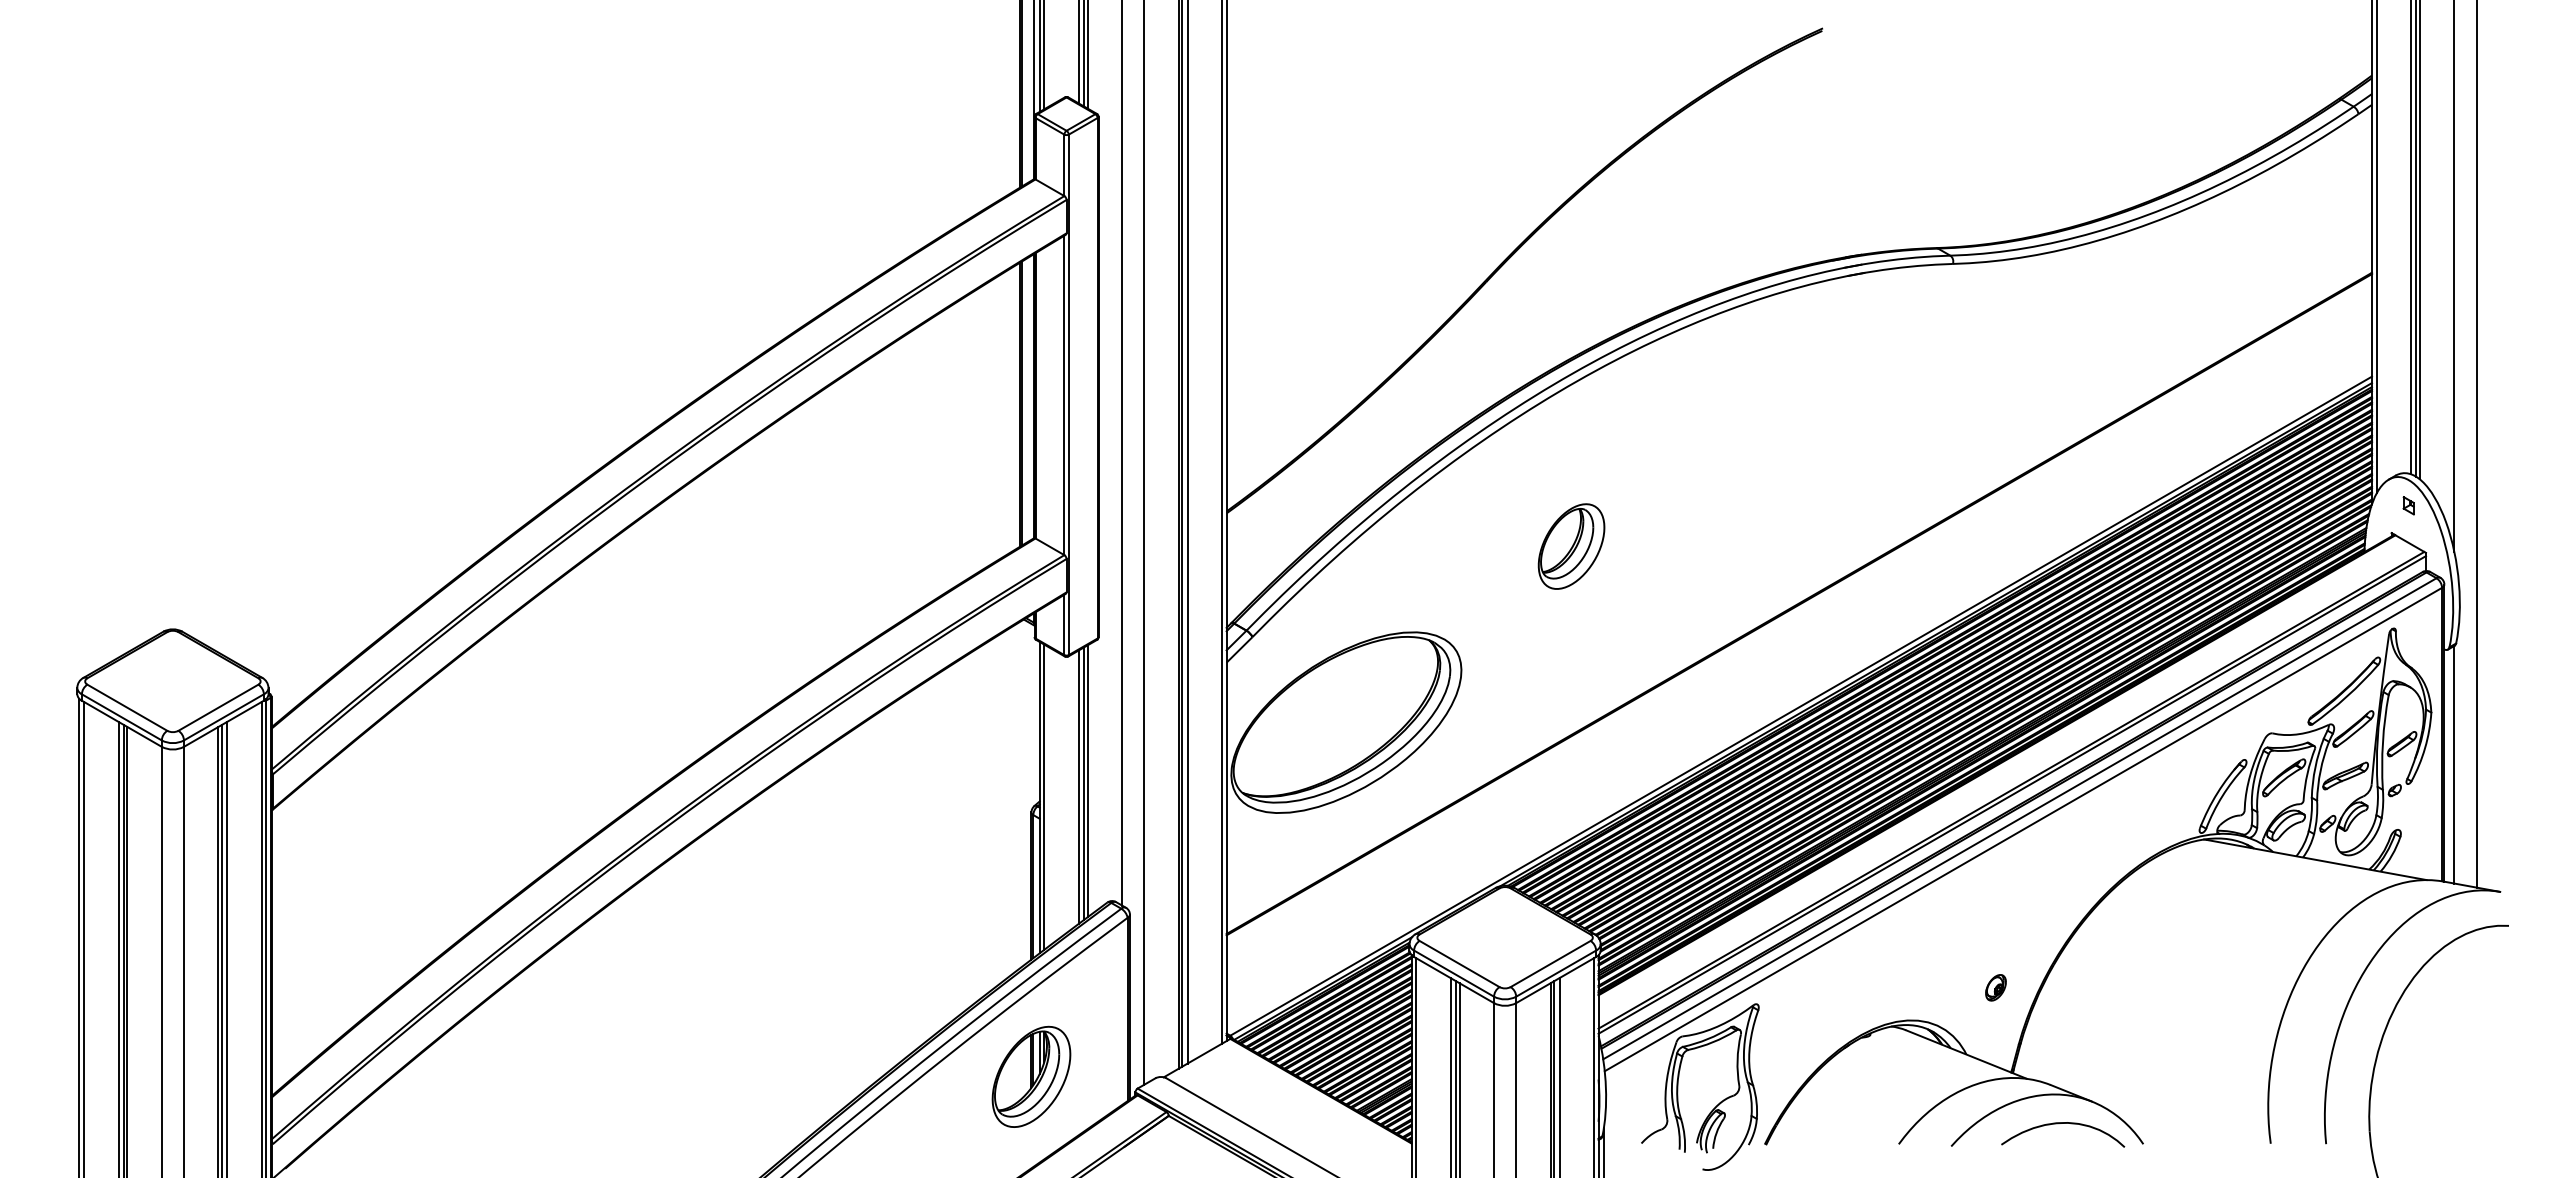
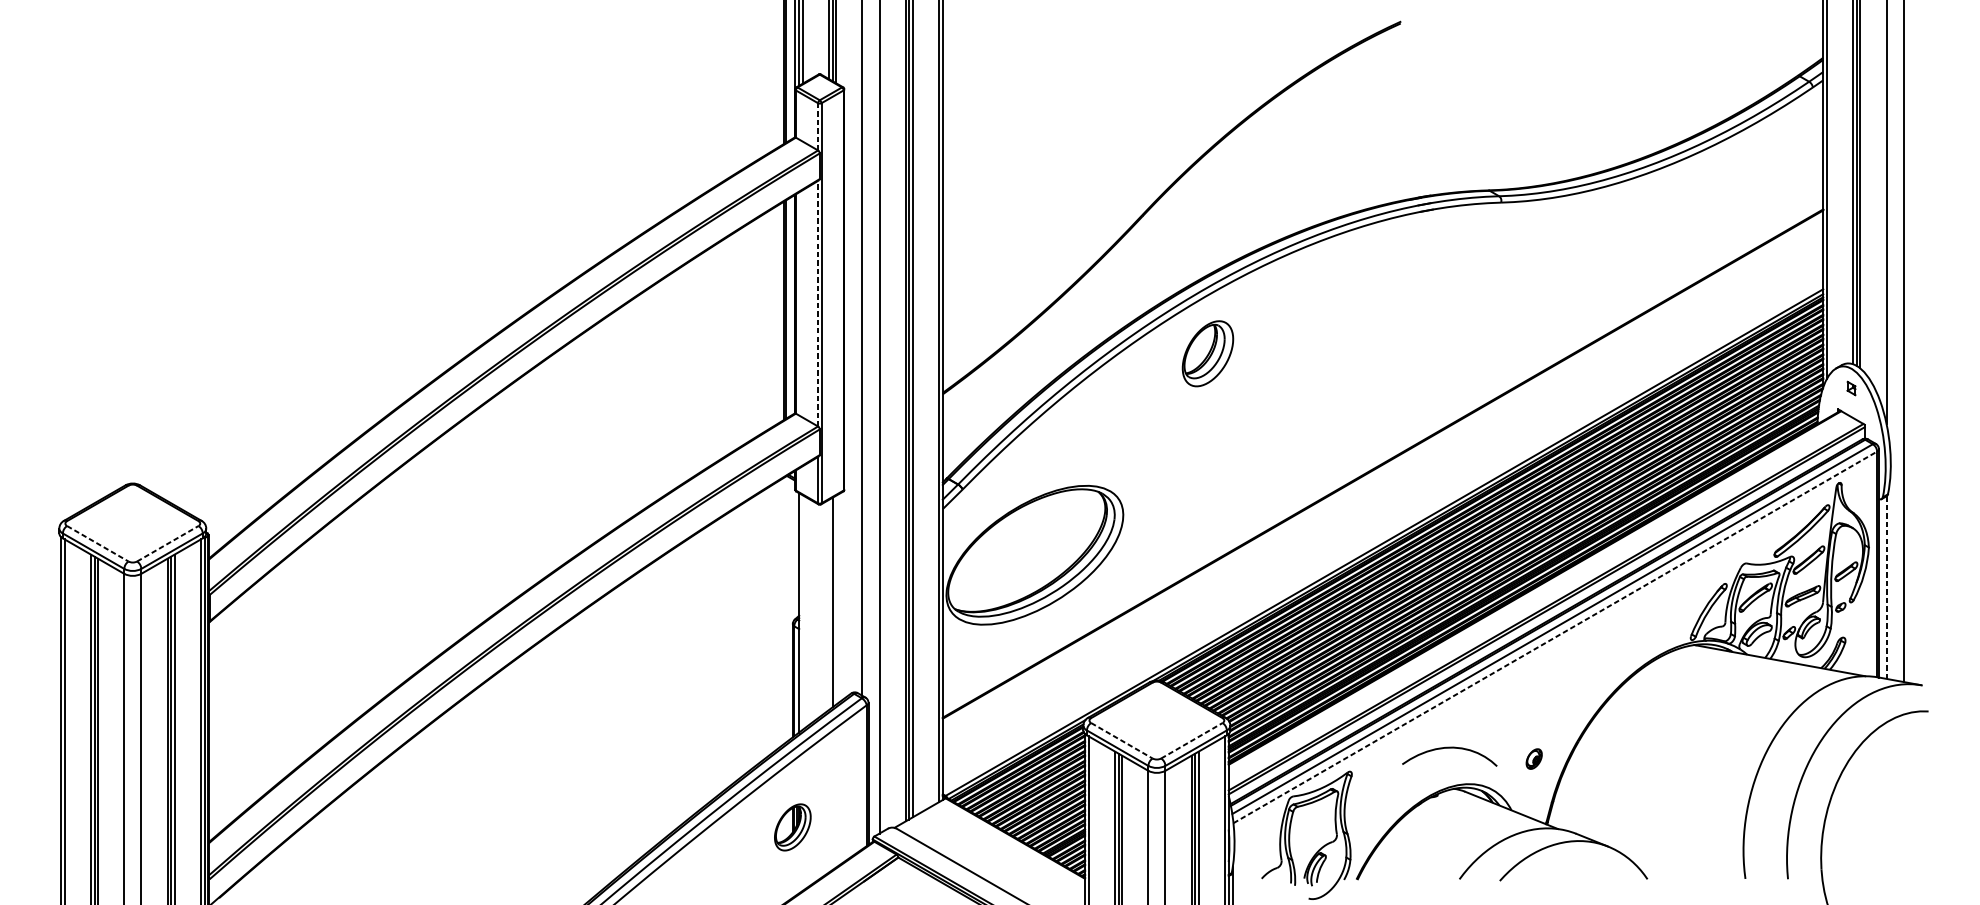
line: (1064, 165) -> (818, 126), solid -> dashed
line: (1064, 395) -> (818, 303), solid -> dashed
part: (1571, 546) -> (1207, 353), moved
line: (218, 707) -> (167, 543), solid -> dashed
line: (127, 708) -> (97, 544), solid -> dashed
line: (2454, 764) -> (1886, 587), solid -> dashed
line: (1087, 781) -> (835, 600), removed
line: (1078, 786) -> (828, 604), removed
line: (1044, 796) -> (802, 612), removed
line: (2023, 829) -> (1555, 637), solid -> dashed
line: (1551, 963) -> (1192, 740), solid -> dashed
line: (1460, 964) -> (1122, 741), solid -> dashed
part: (1031, 1076) -> (792, 827), size x0.6
curve: (2063, 1123) -> (1450, 748), moved

